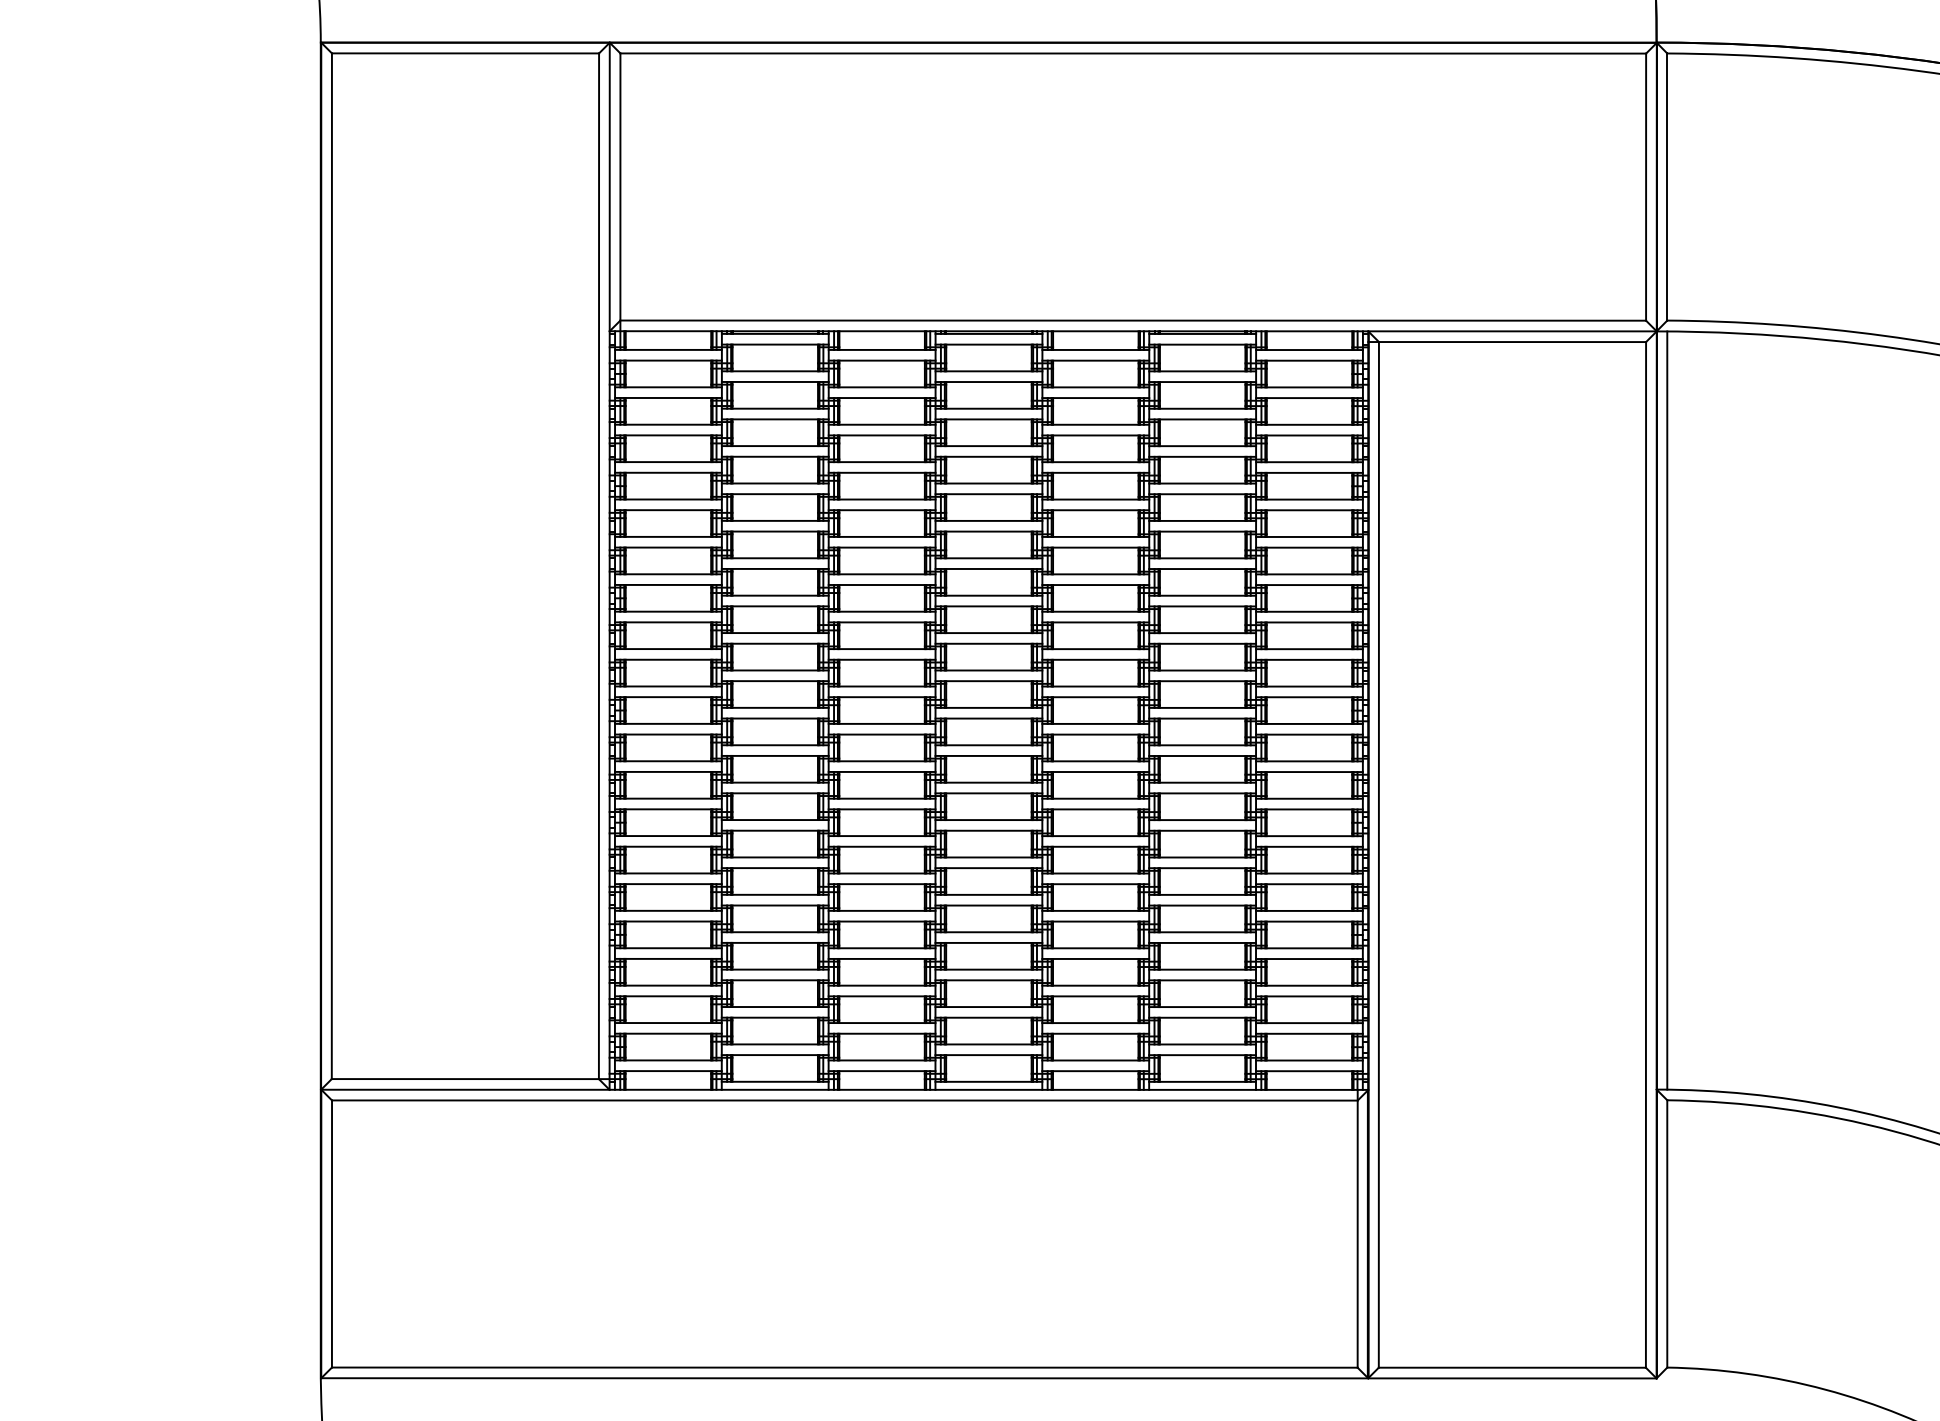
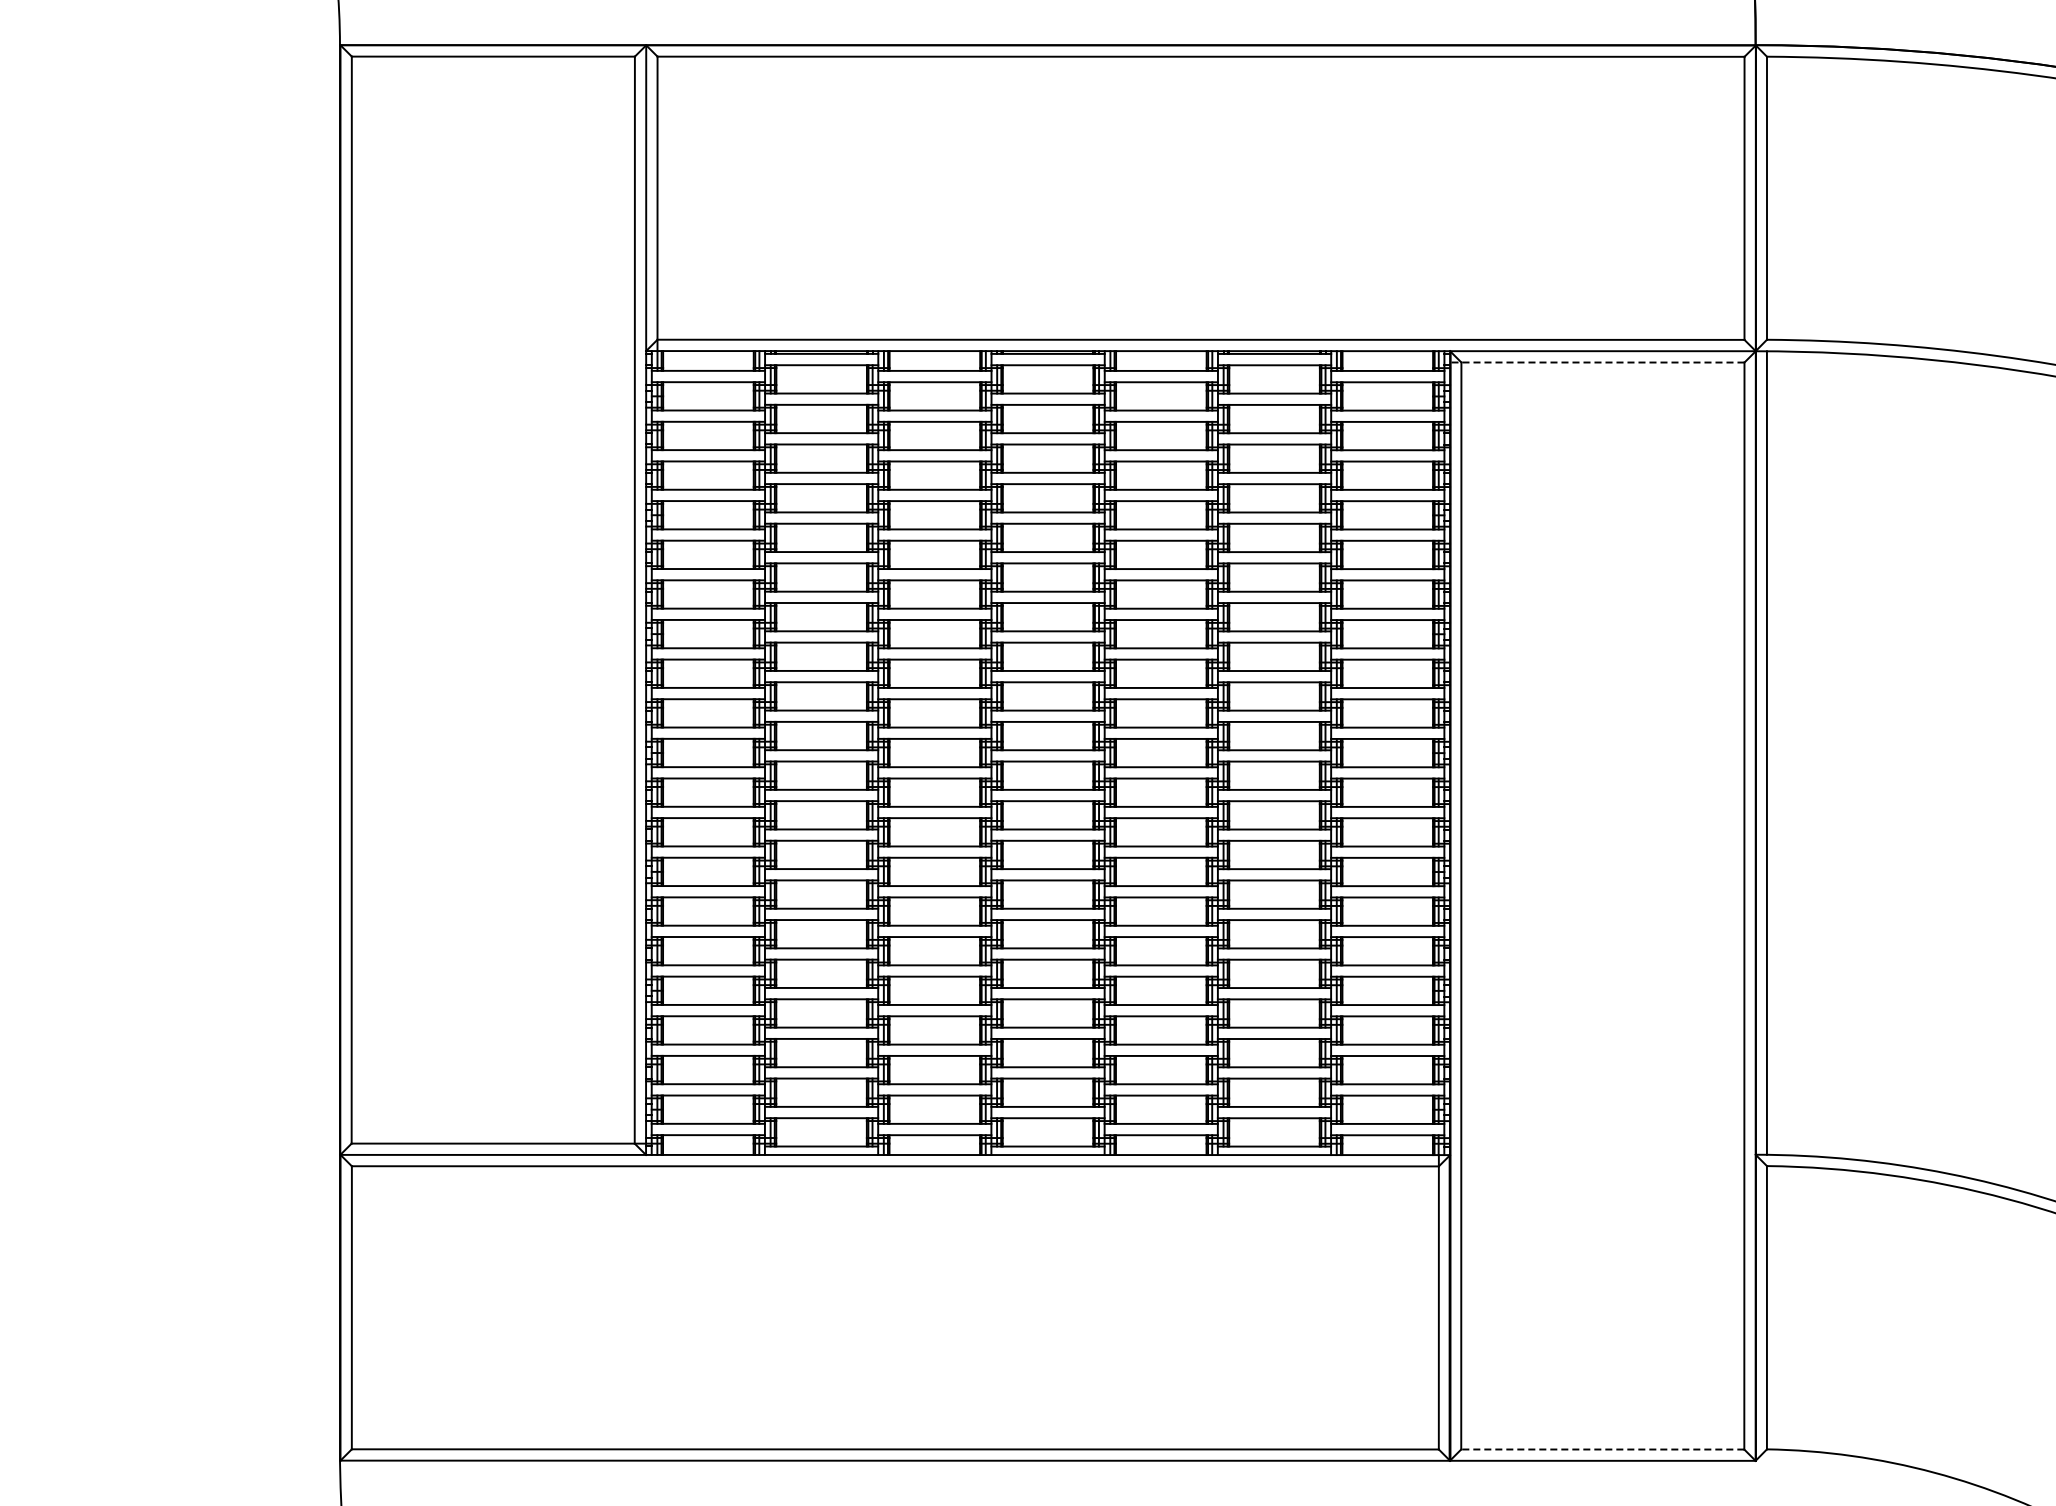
line: (1506, 342) -> (1596, 362), solid -> dashed
line: (1512, 1367) -> (1602, 1449), solid -> dashed

